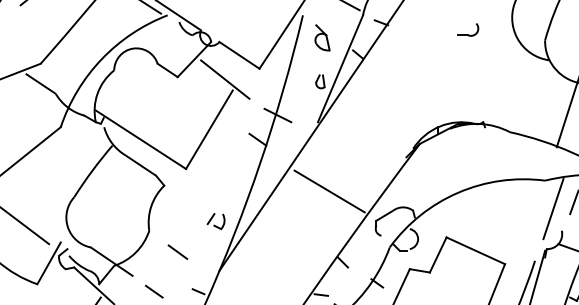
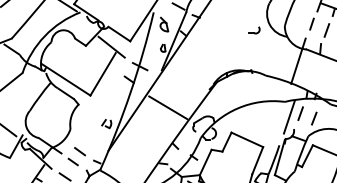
part: (468, 30) -> (254, 30), moved
line: (176, 251) -> (79, 151), moved

